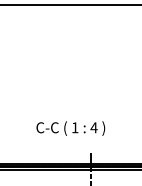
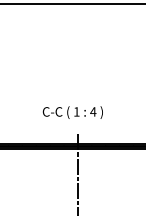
text: (70, 128) -> (72, 112), moved

